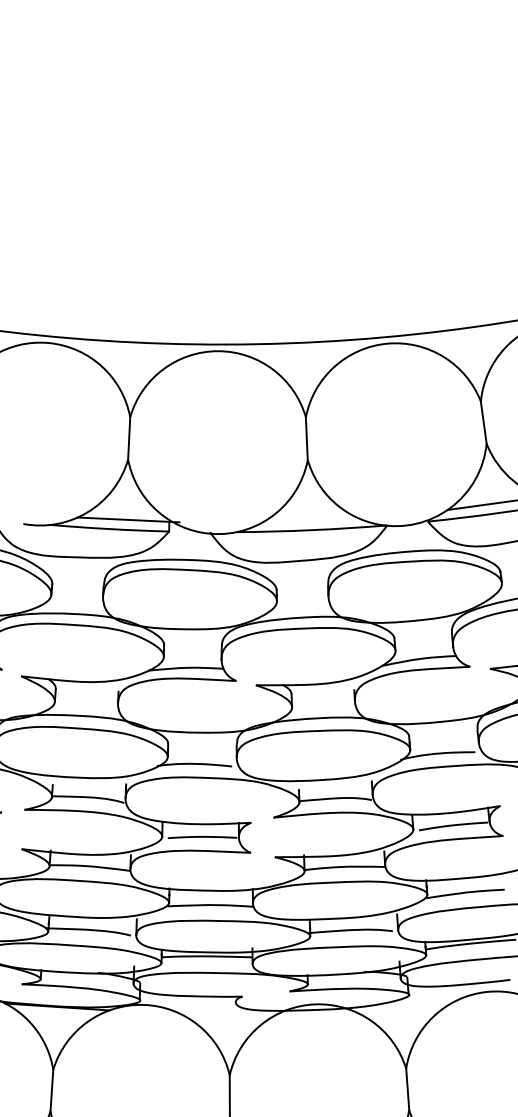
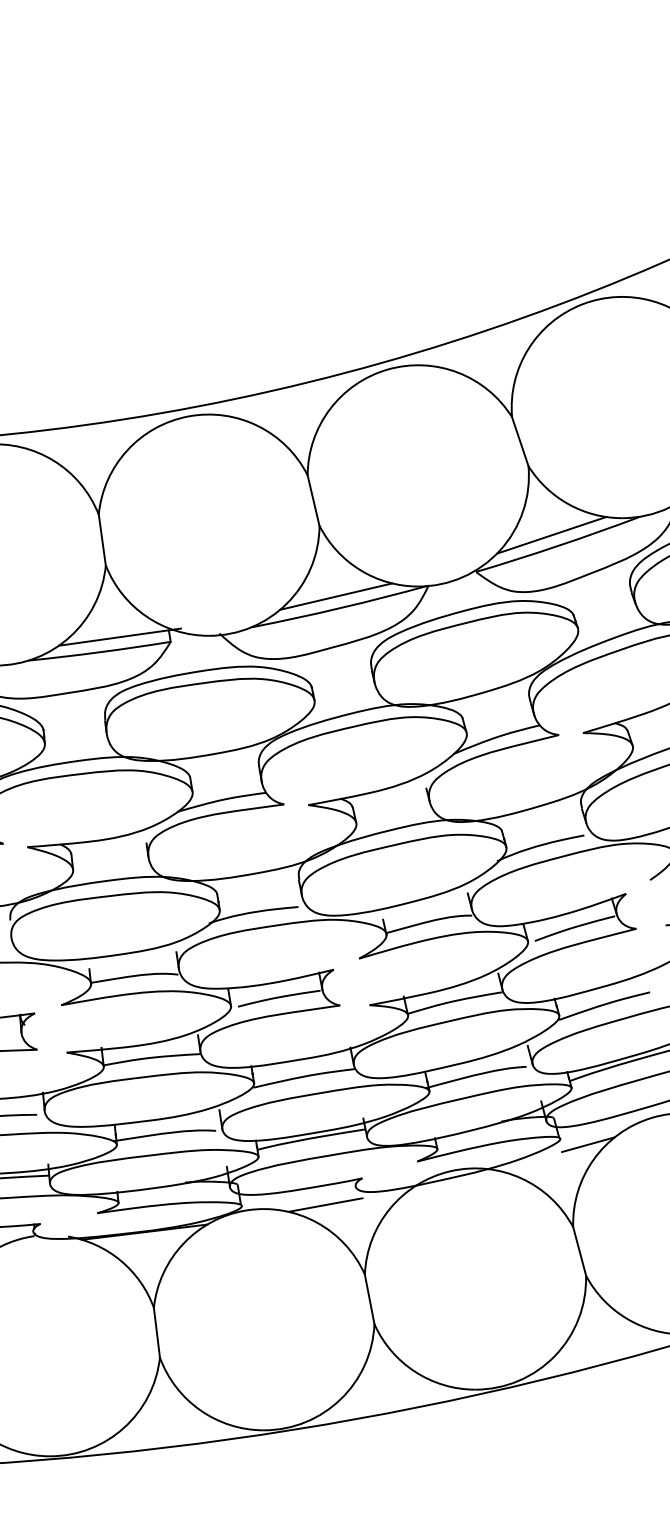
line: (310, 520) -> (336, 596), added
line: (431, 1003) -> (588, 1144), added
line: (208, 1012) -> (325, 1204), added

